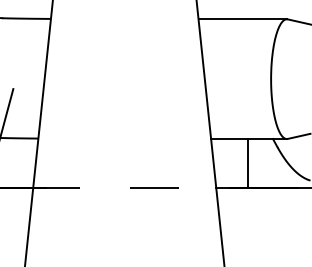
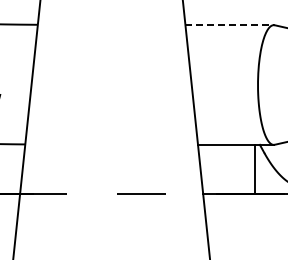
line: (243, 19) -> (230, 25), solid -> dashed
line: (247, 163) -> (254, 169), moved

